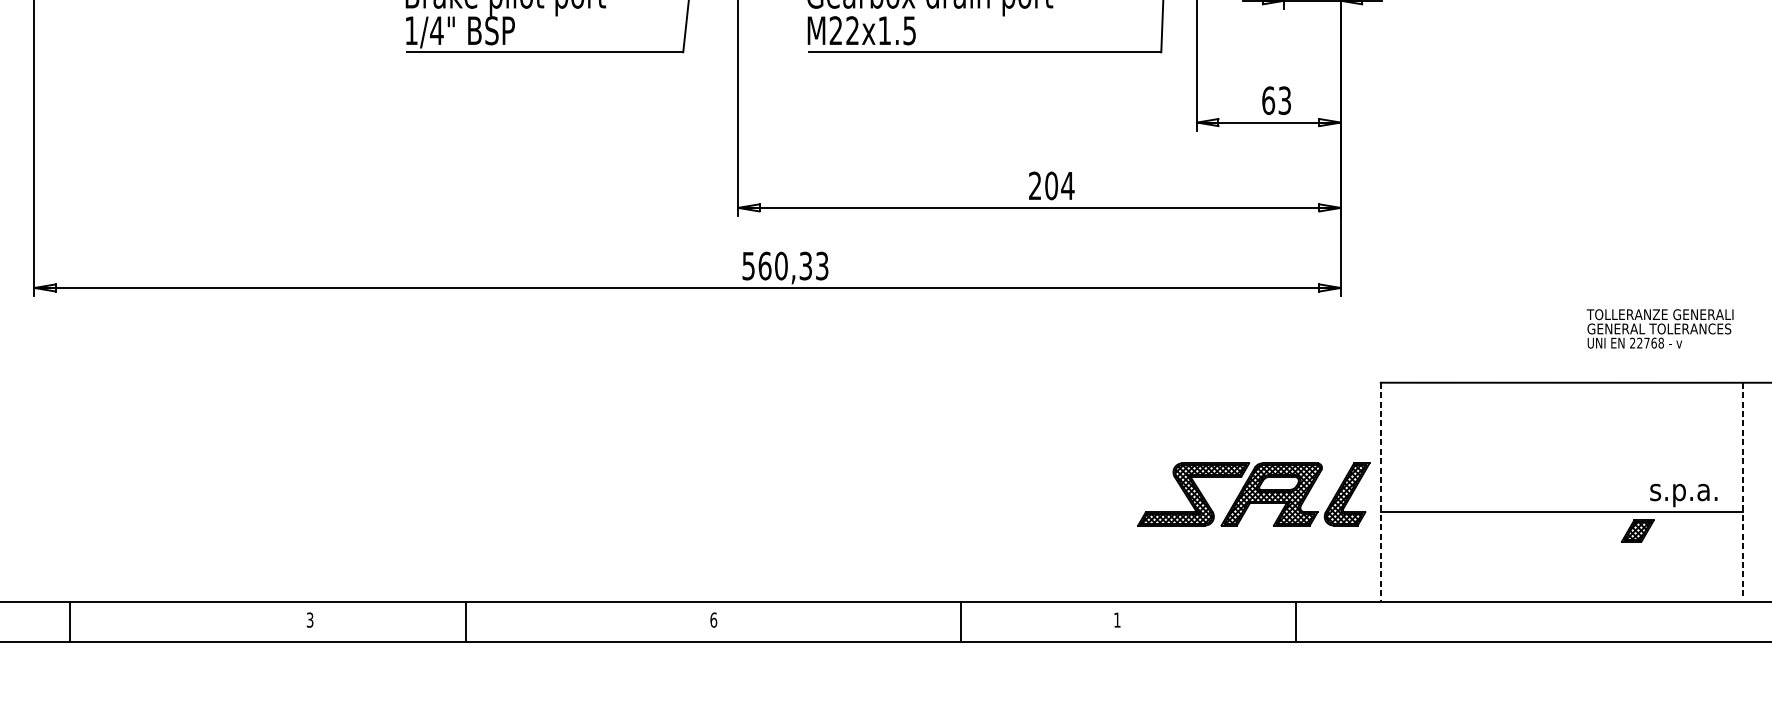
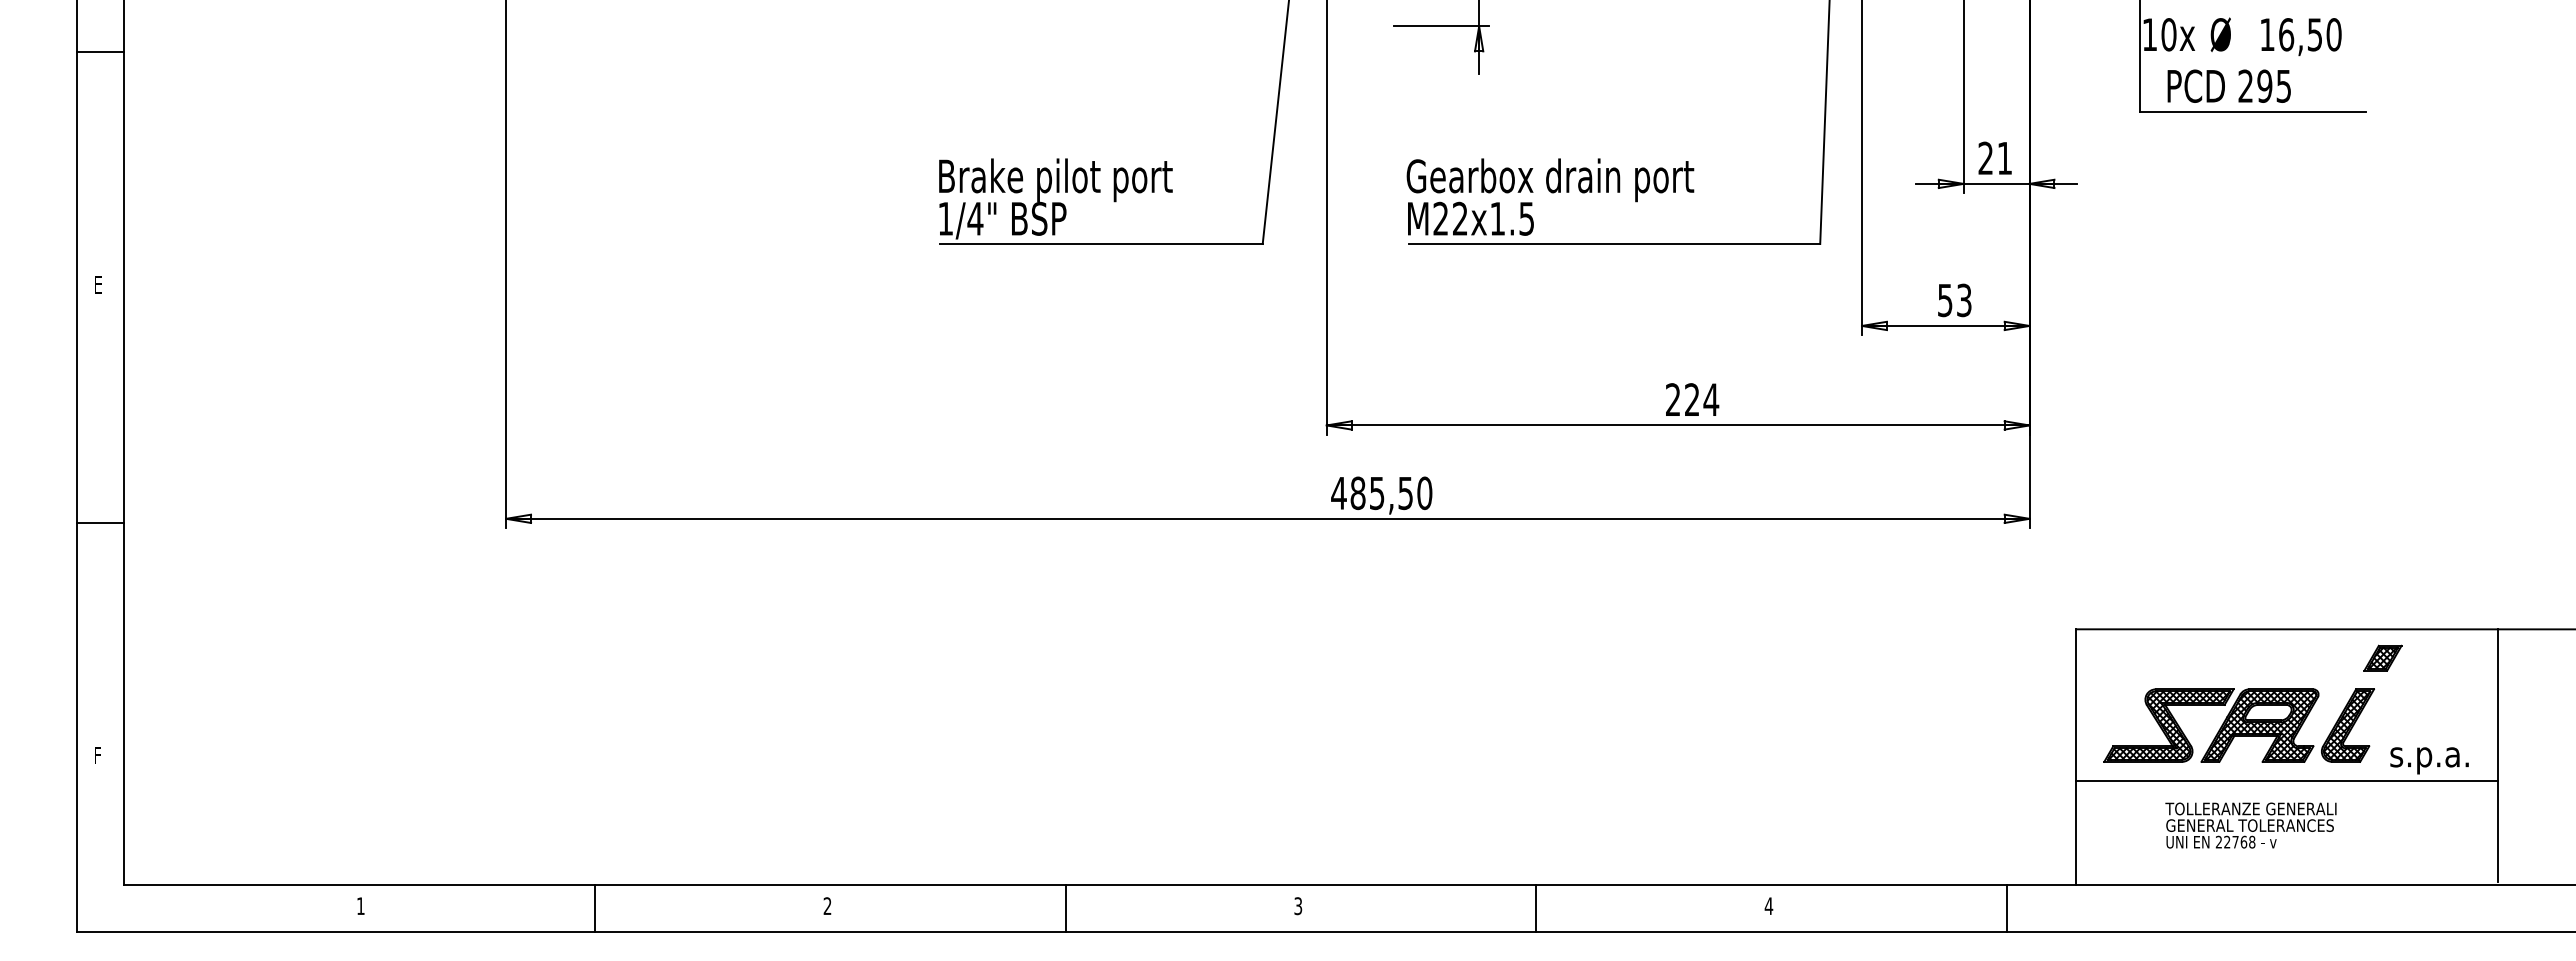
text: (1268, 100) -> (1945, 300), 63 -> 53
text: (1050, 185) -> (1691, 399), 204 -> 224
text: (785, 266) -> (1381, 493), 560,33 -> 485,50
text: (1659, 328) -> (2250, 825), moved
line: (1742, 491) -> (2498, 756), dashed -> solid
line: (1381, 492) -> (2076, 757), dashed -> solid
part: (1253, 494) -> (2238, 725), moved
part: (1637, 530) -> (2382, 657), moved
text: (1116, 619) -> (1768, 905), 1 -> 4
text: (310, 620) -> (827, 906), 3 -> 2
text: (713, 620) -> (1298, 906), 6 -> 3
line: (69, 622) -> (595, 908), moved
line: (466, 622) -> (1065, 908), moved
line: (960, 622) -> (1536, 908), moved
line: (1296, 622) -> (2007, 908), moved

